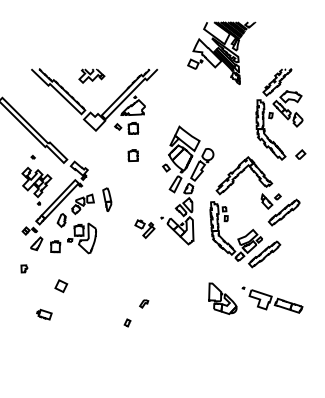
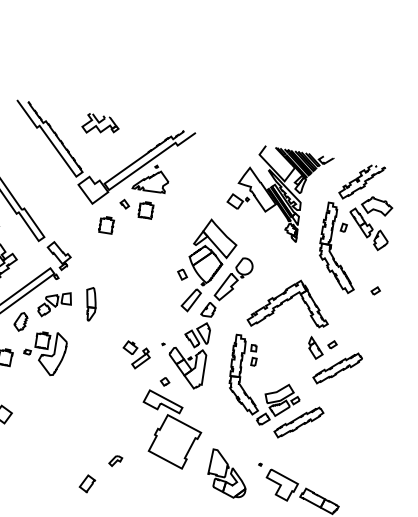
part: (221, 53) -> (277, 193), moved
part: (300, 154) -> (375, 290), size x0.62
part: (132, 155) -> (105, 224), moved
part: (176, 270) -> (170, 422), added
part: (127, 322) -> (87, 483), size x1.67

